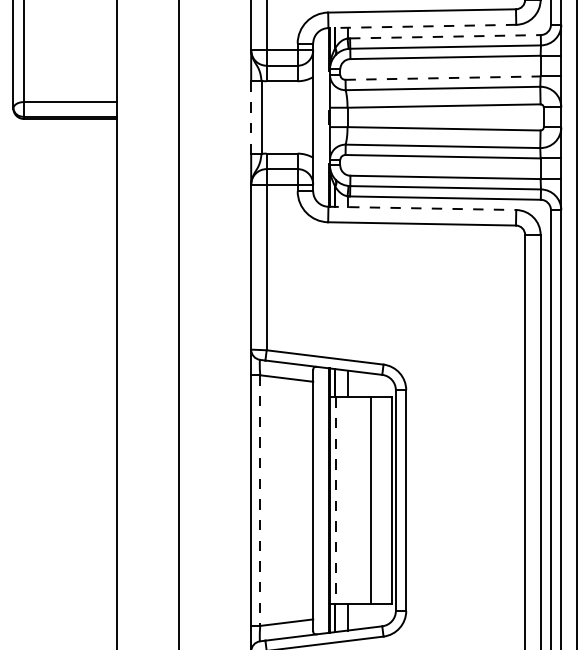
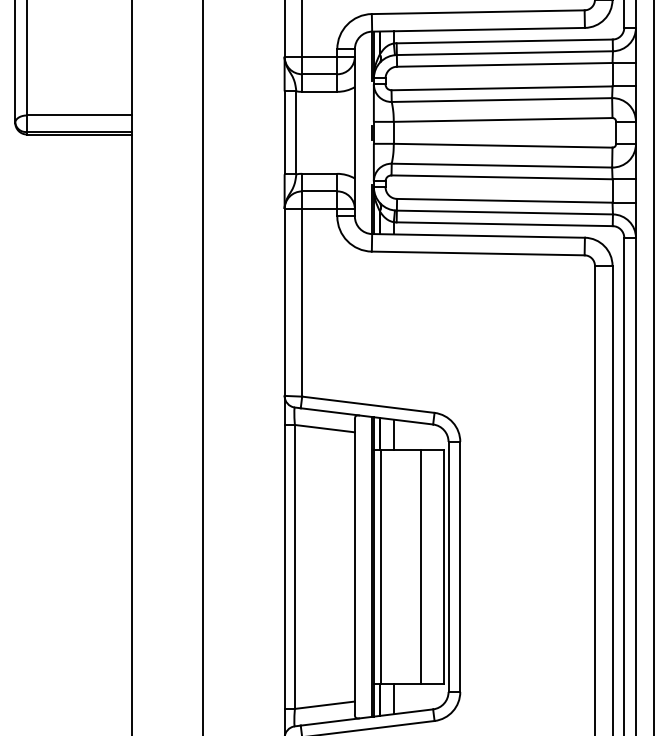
line: (422, 26) -> (478, 29), dashed -> solid
line: (445, 36) -> (504, 41), dashed -> solid
line: (443, 78) -> (502, 88), dashed -> solid
line: (251, 117) -> (284, 132), dashed -> solid
line: (422, 208) -> (478, 236), dashed -> solid
line: (260, 501) -> (295, 567), dashed -> solid
line: (336, 501) -> (381, 567), dashed -> solid

